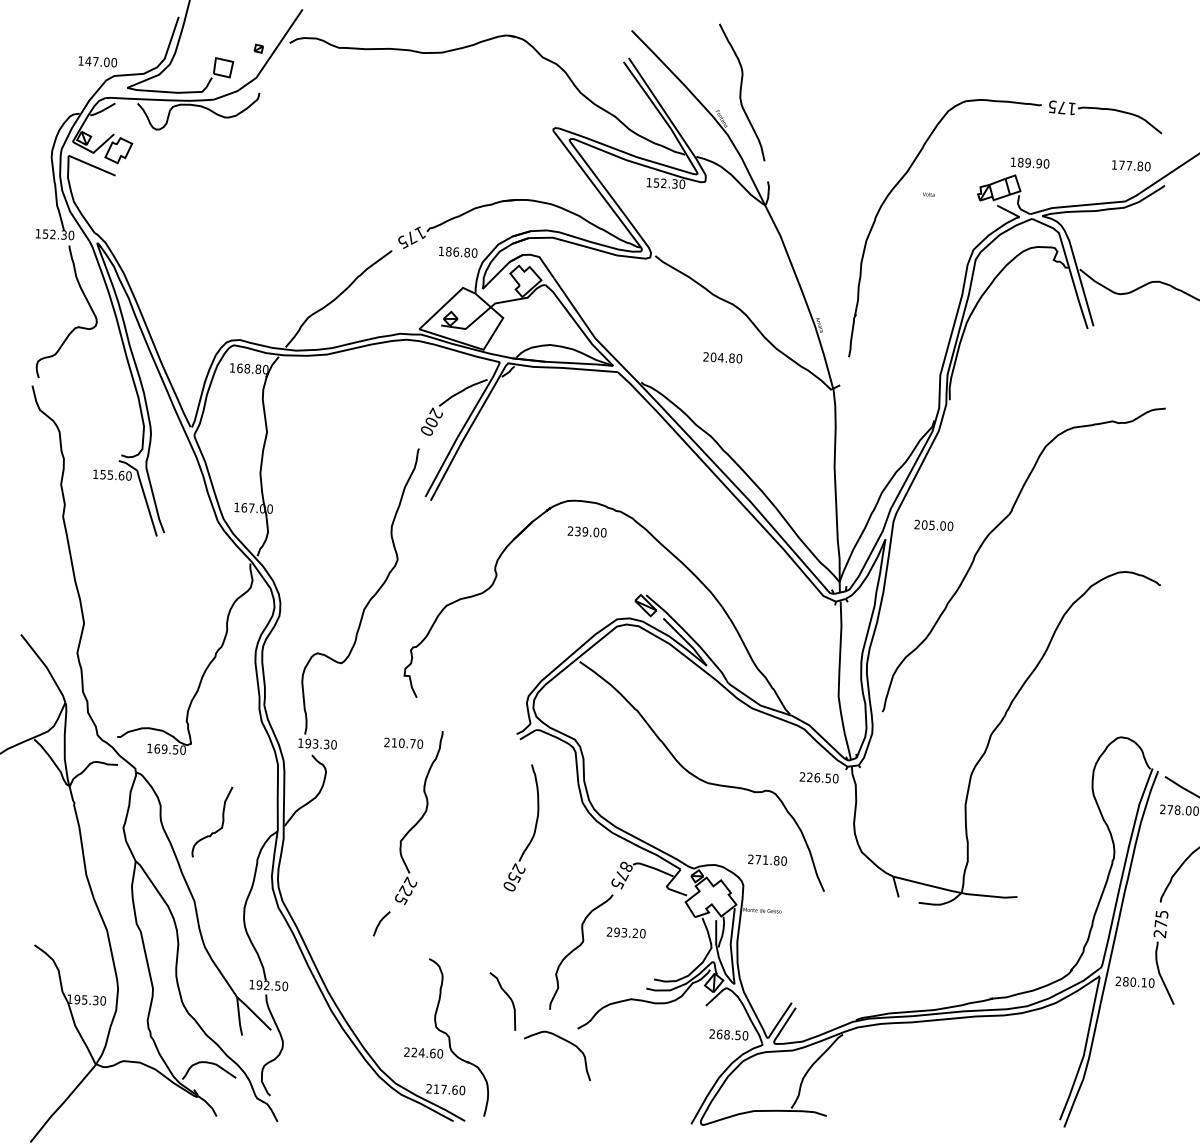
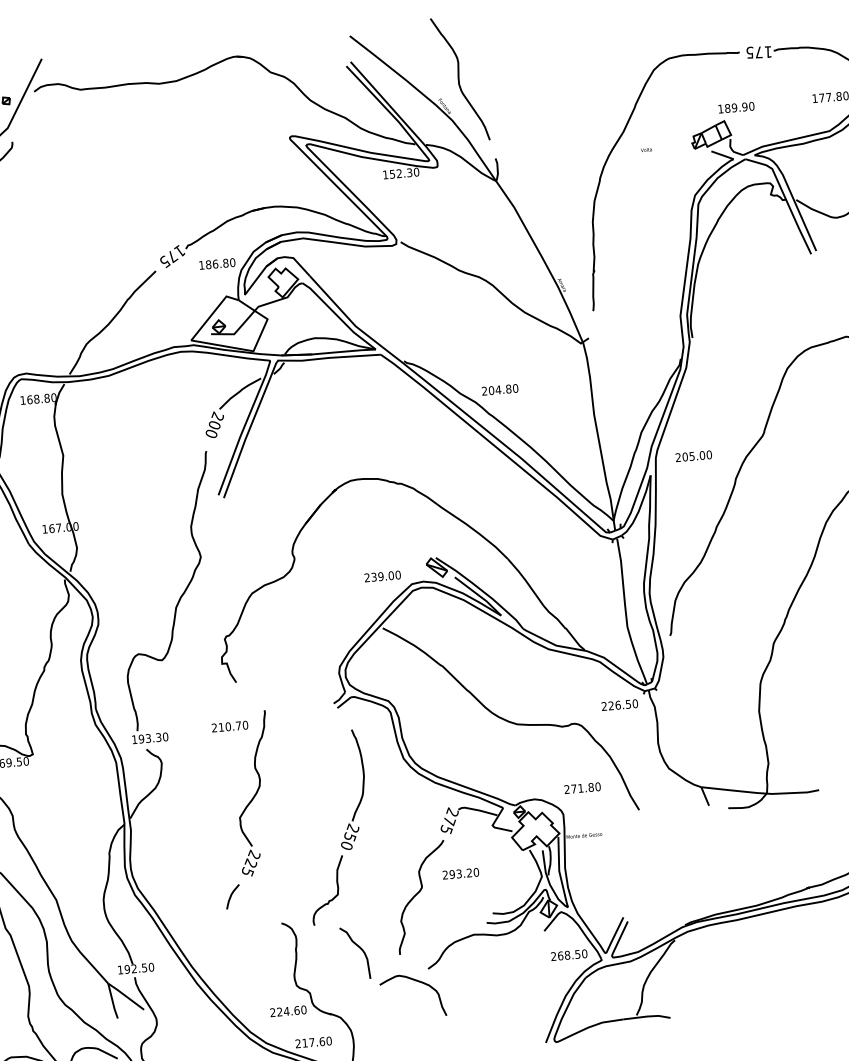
text: (722, 357) -> (499, 389), moved
text: (586, 531) -> (382, 576), moved
curve: (217, 829) -> (333, 896), moved
text: (626, 865) -> (452, 811), 875 -> 275

